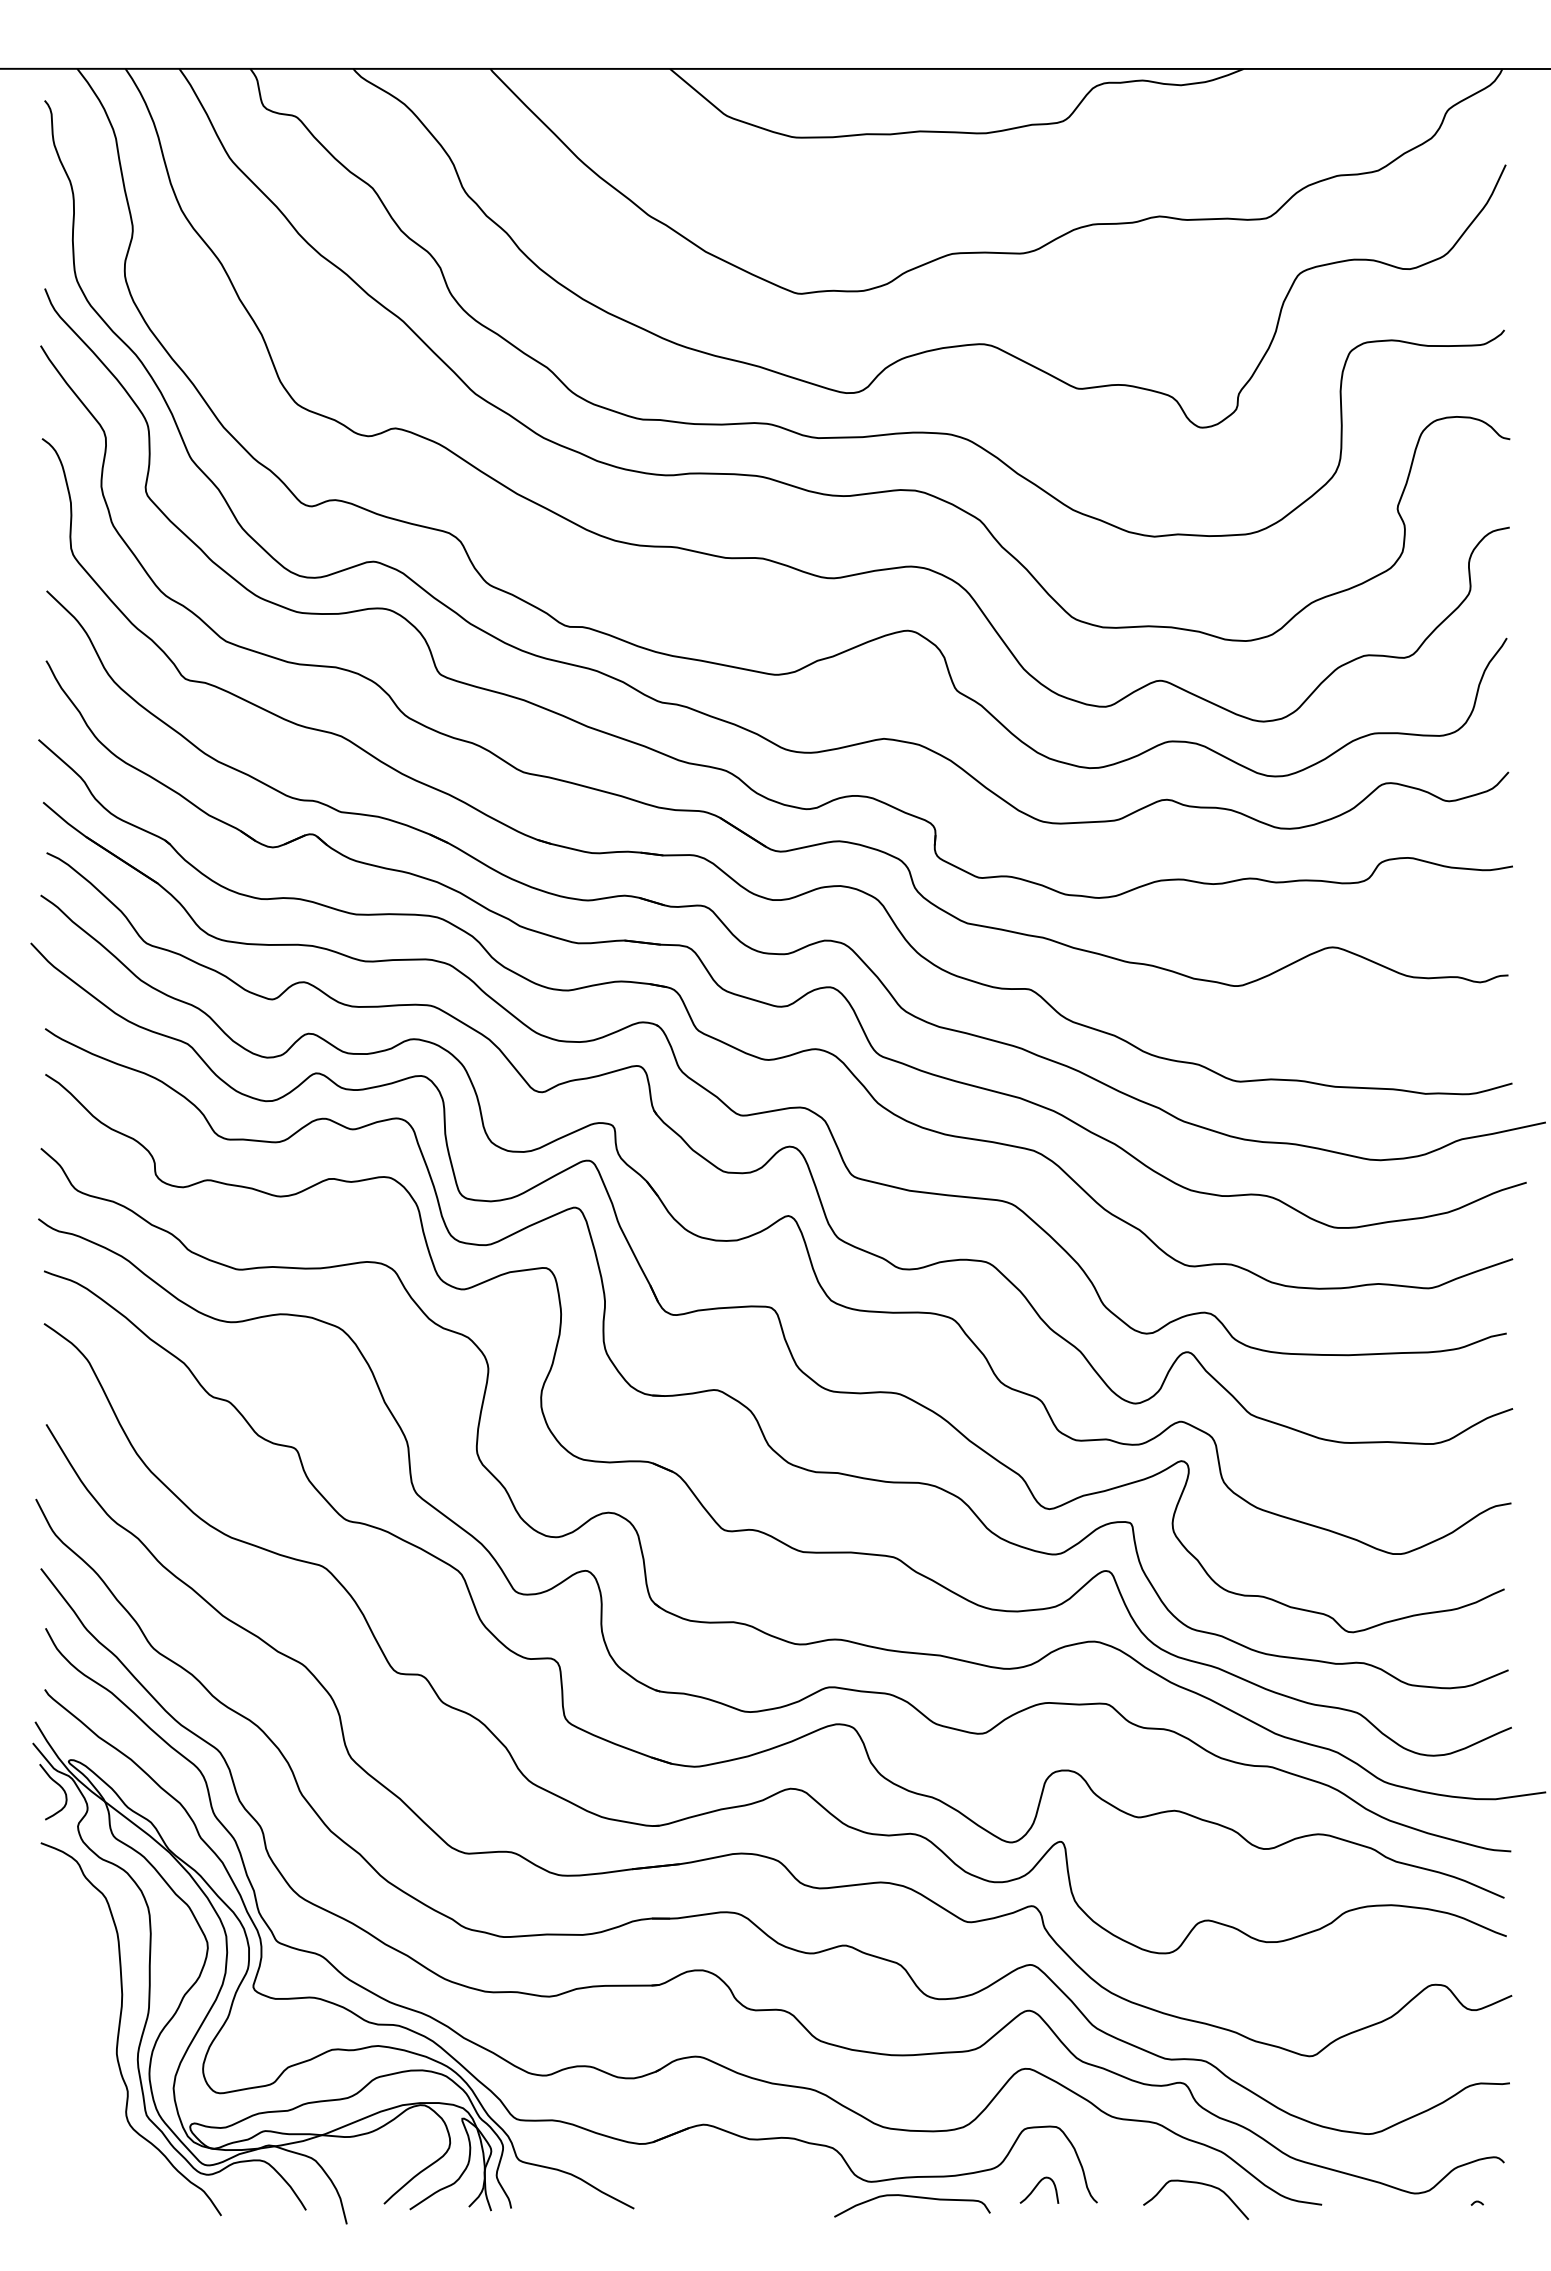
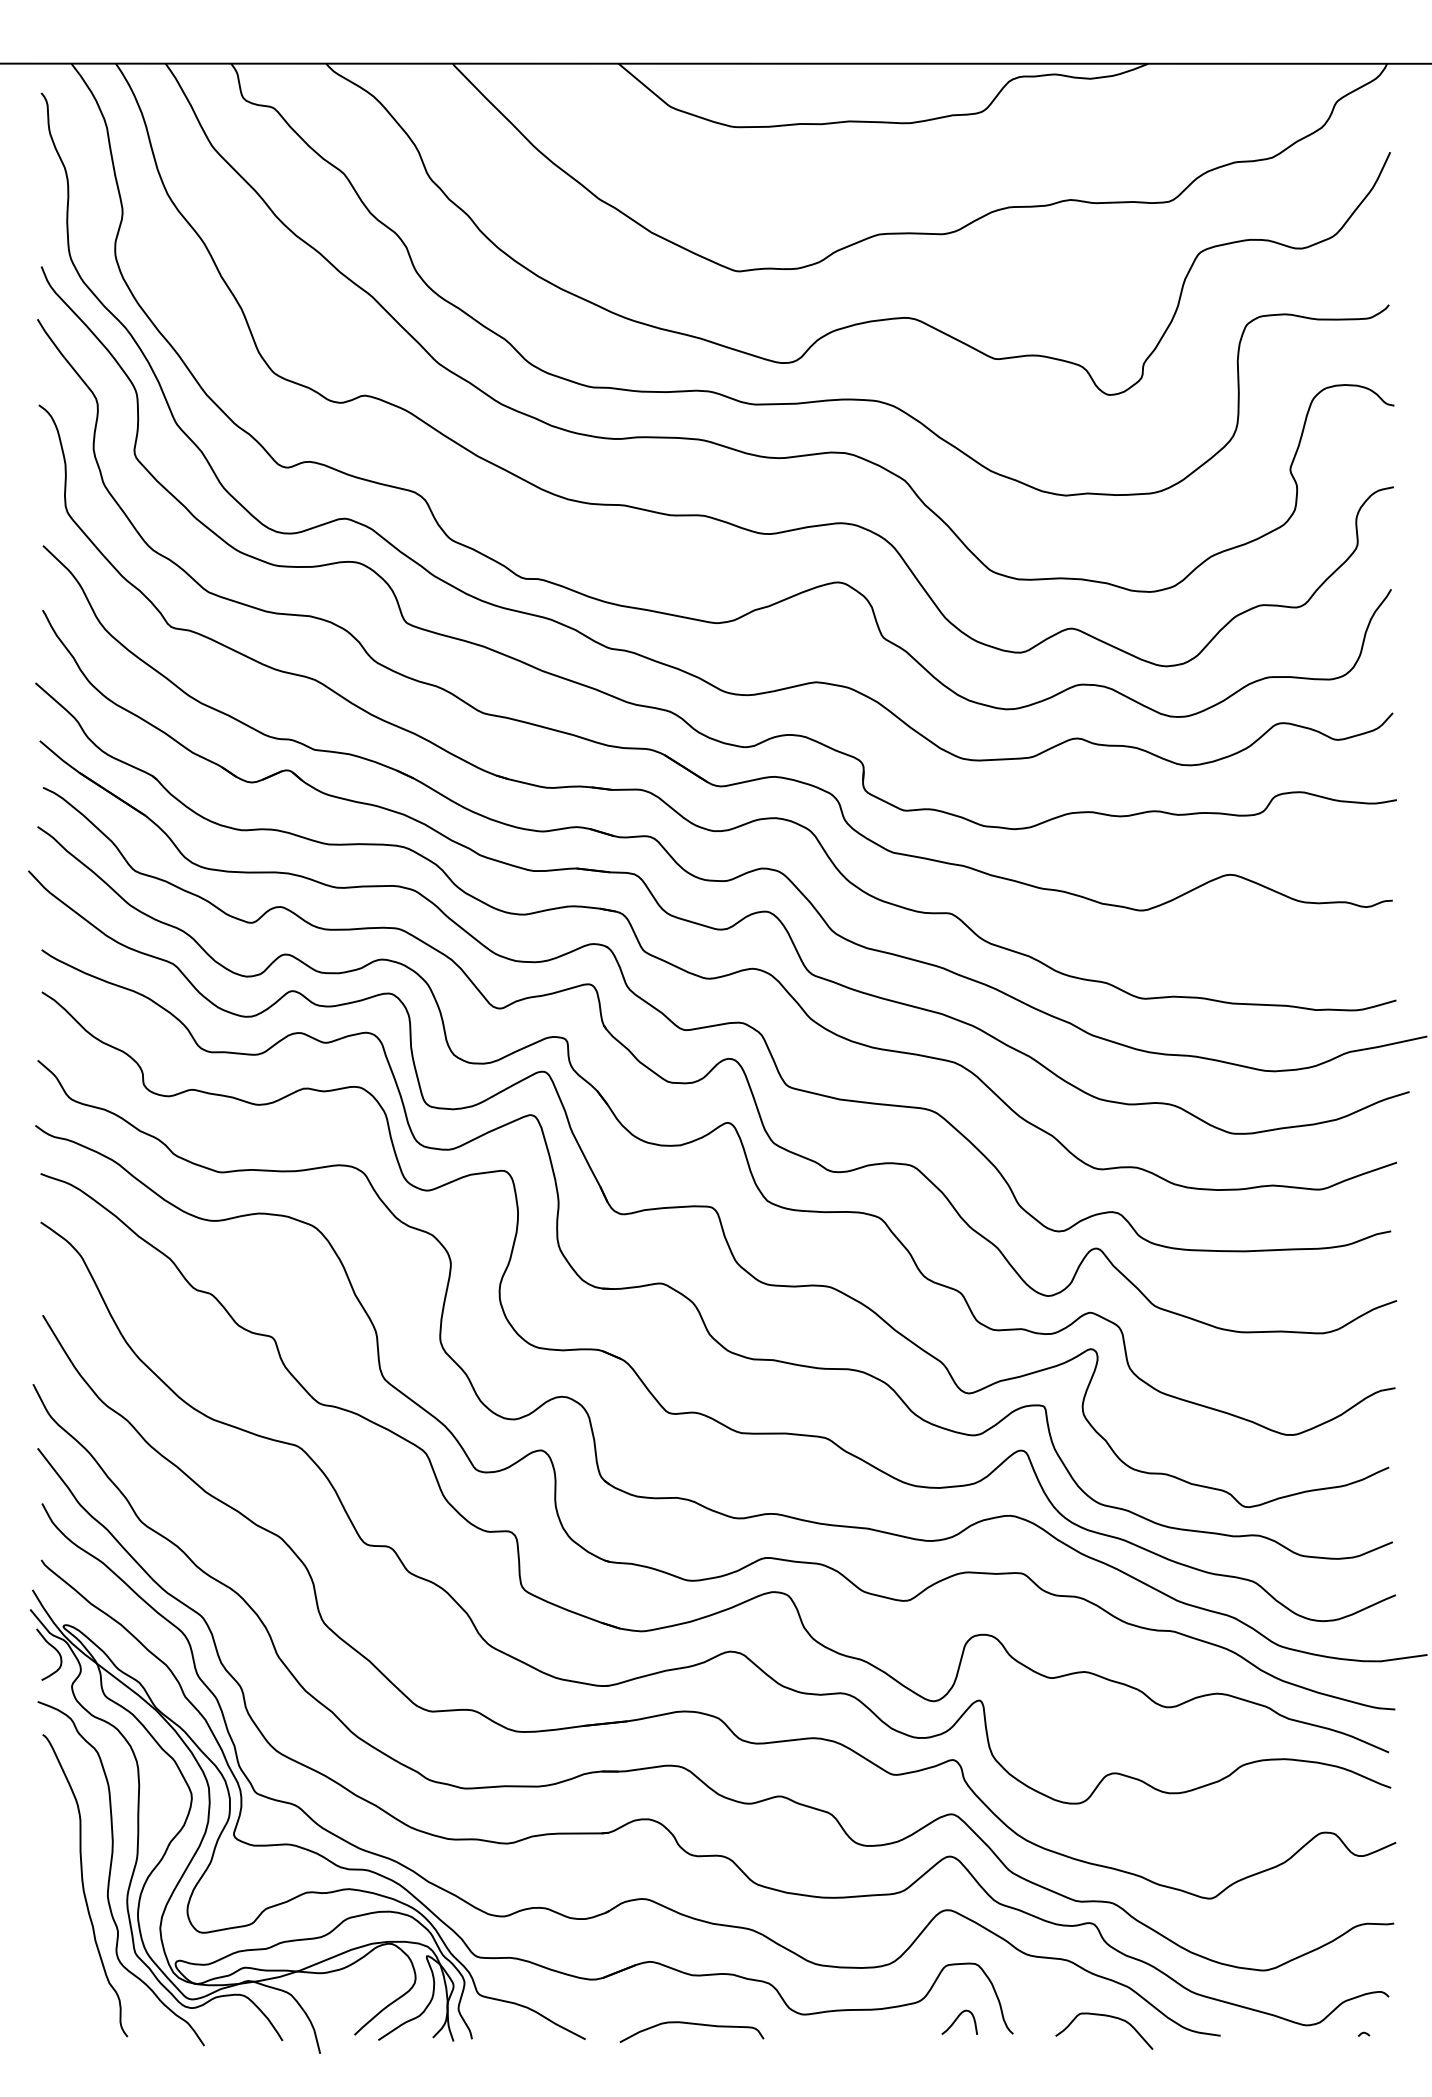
curve: (91, 2043) -> (84, 1886), added
curve: (912, 2197) -> (691, 2024), moved

